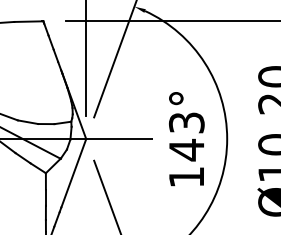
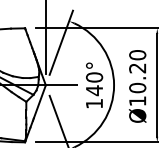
text: (186, 122) -> (94, 77), 143° -> 140°

